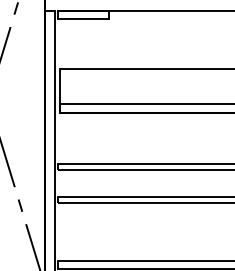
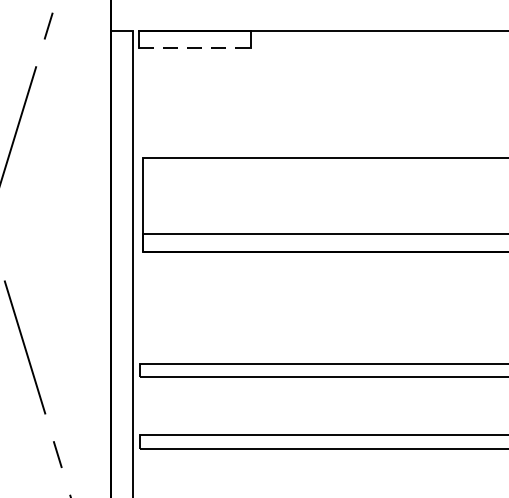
line: (83, 18) -> (194, 47), solid -> dashed

